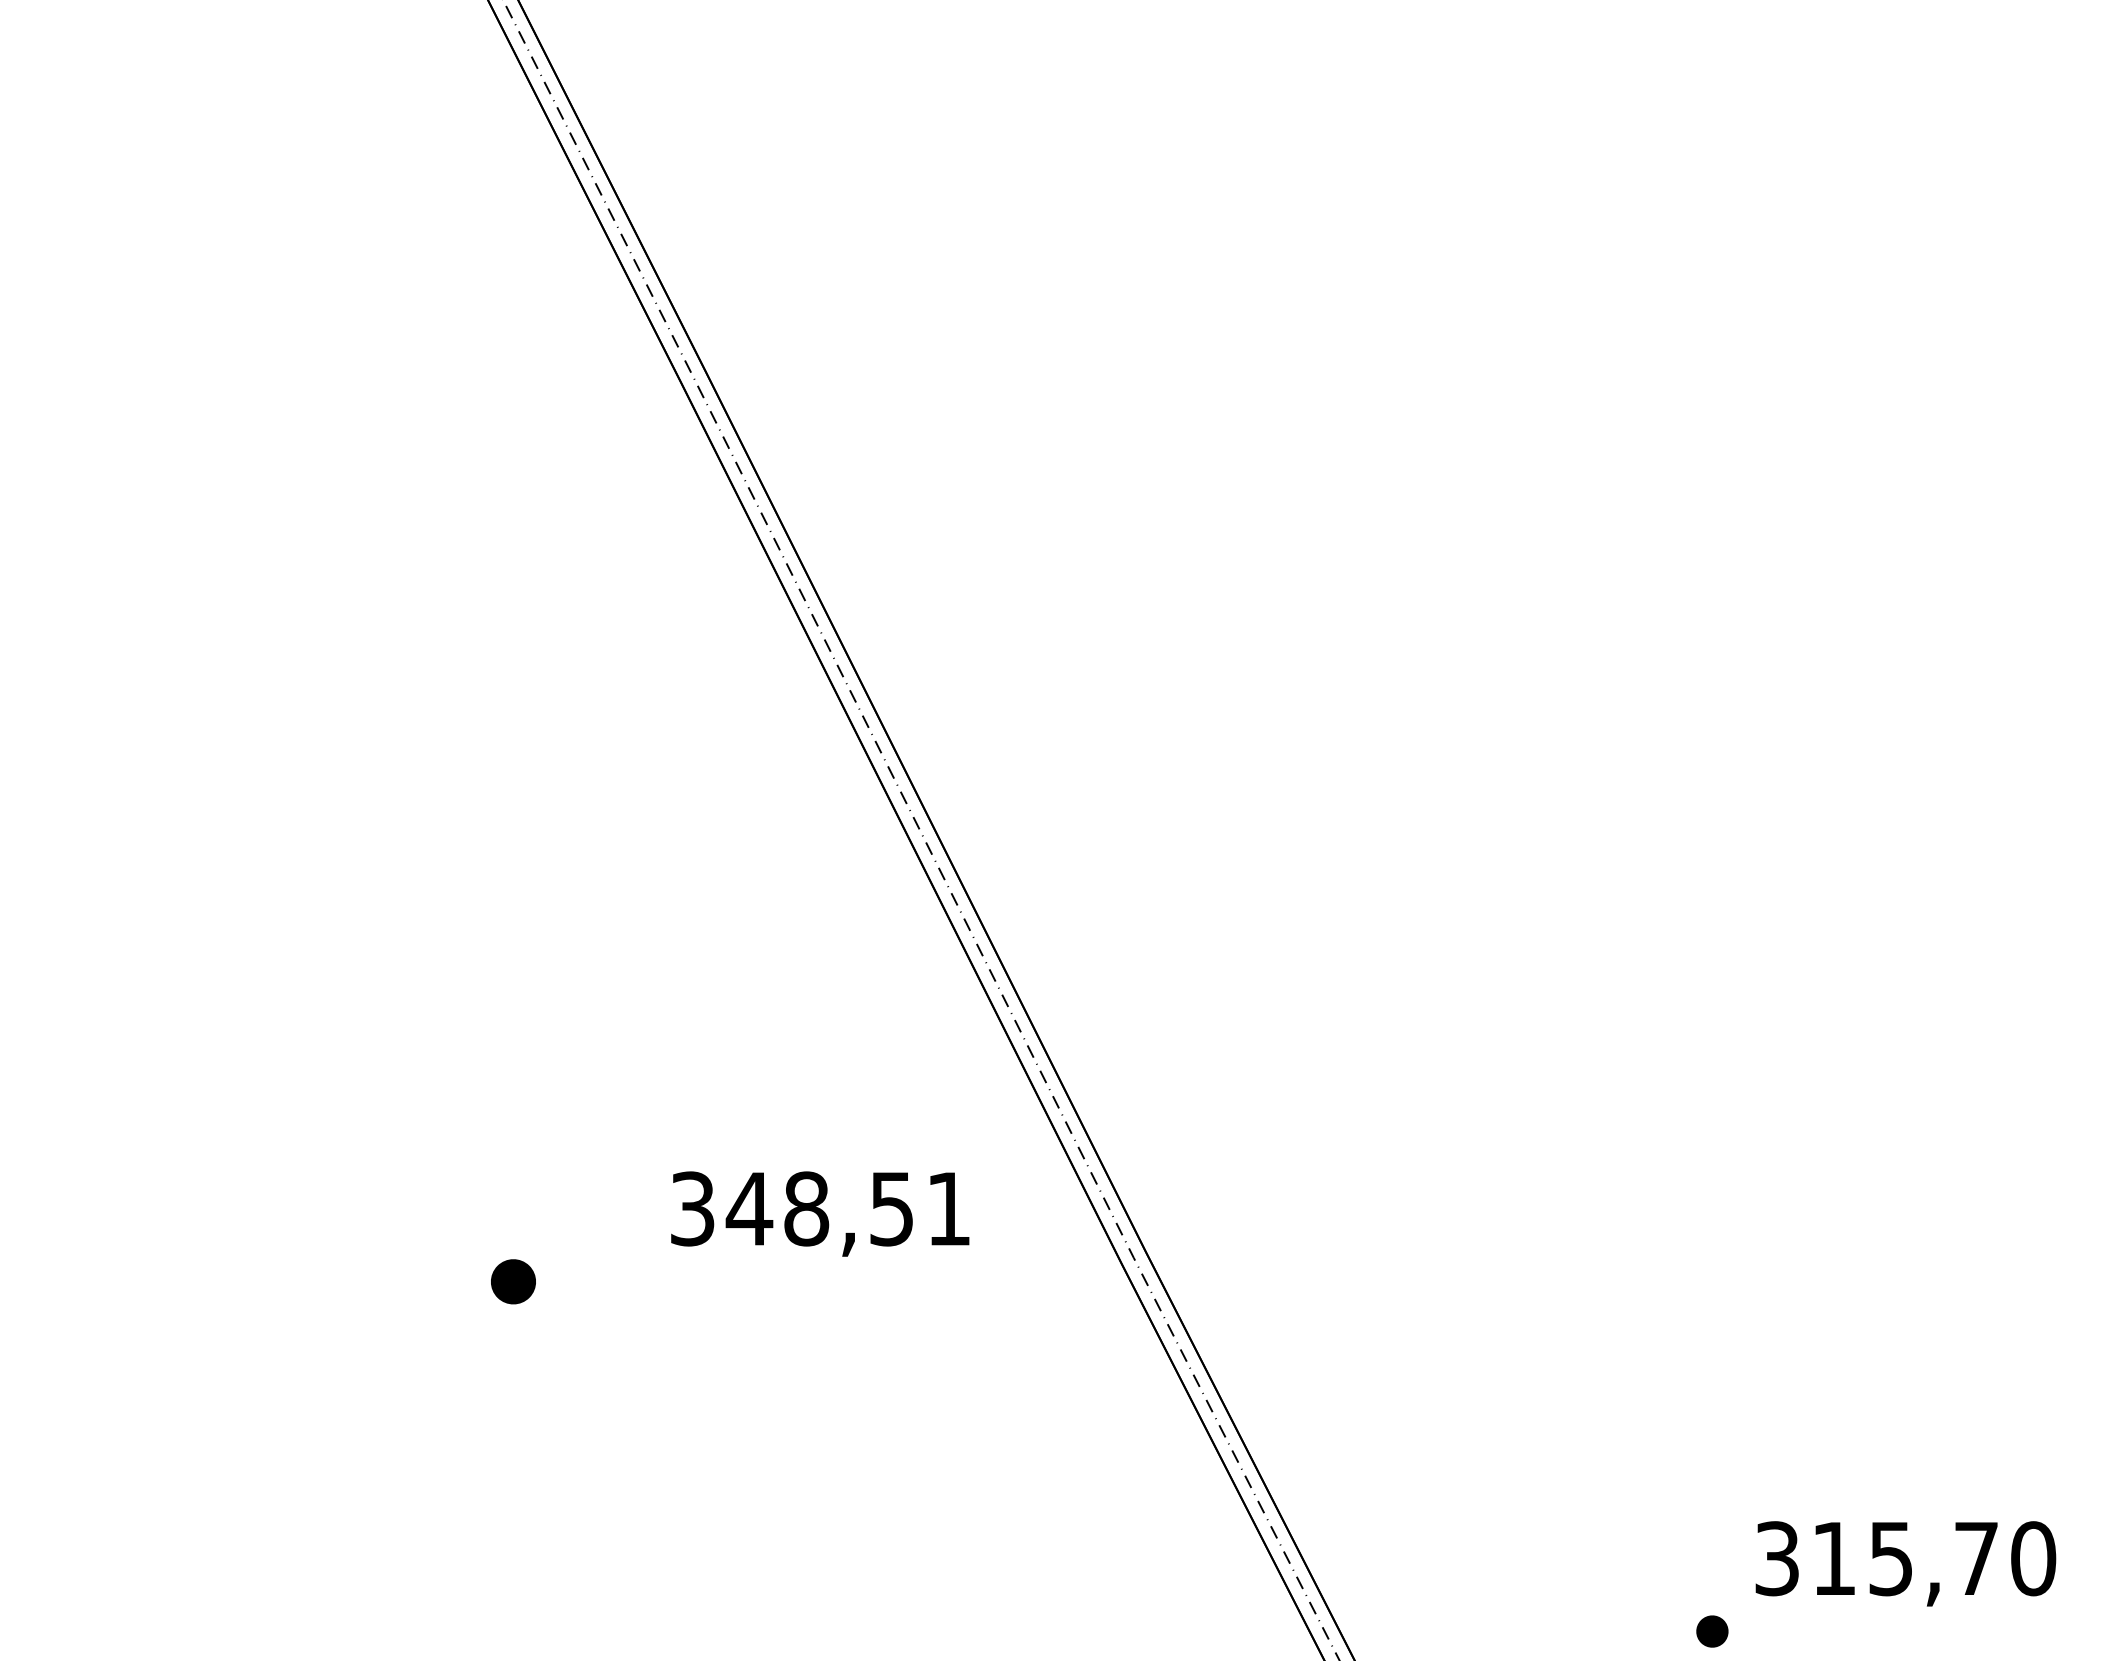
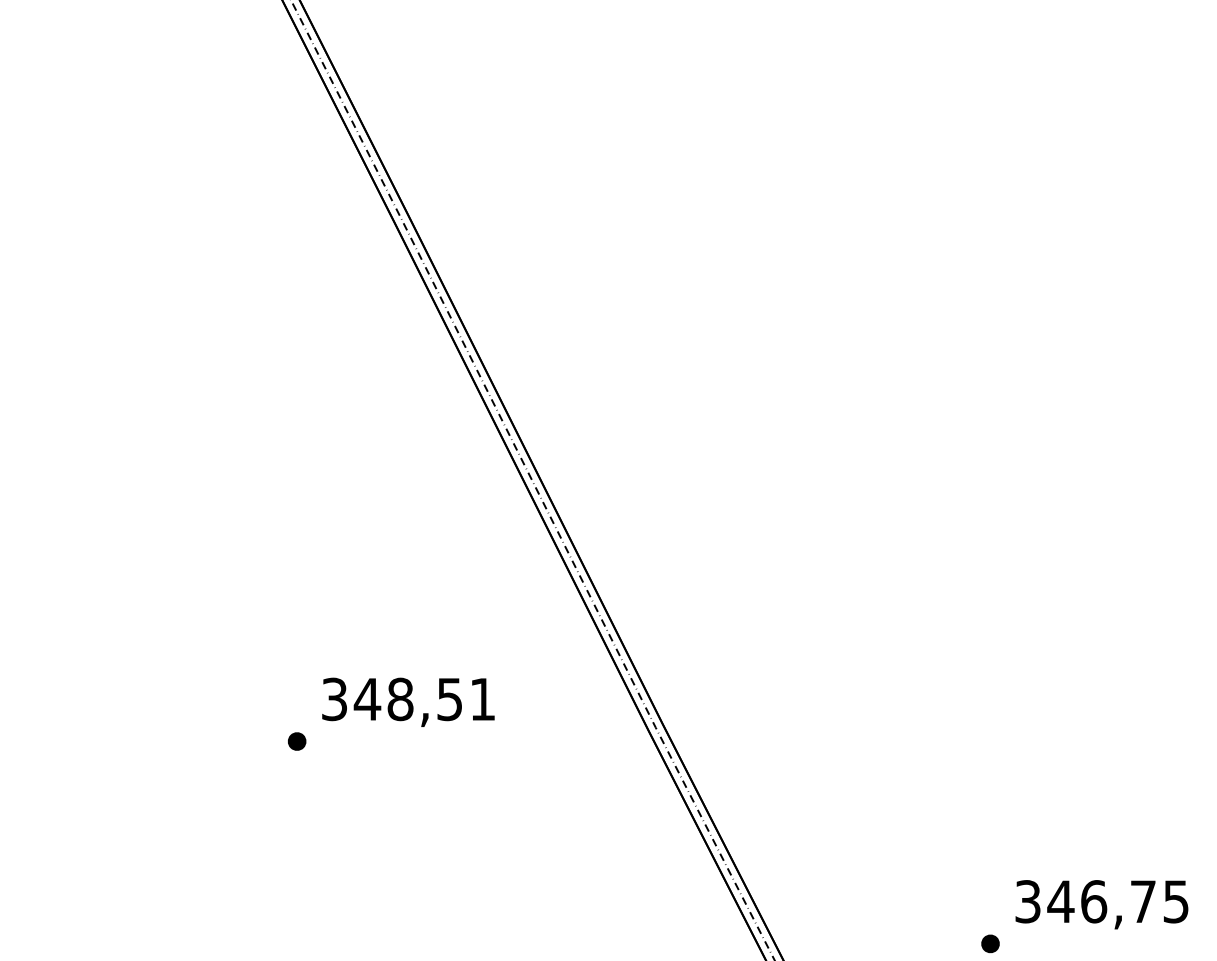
text: (820, 1212) -> (408, 701), moved
part: (514, 1281) -> (297, 741), size x0.71
text: (1933, 1558) -> (1118, 901), 315,70 -> 346,75

